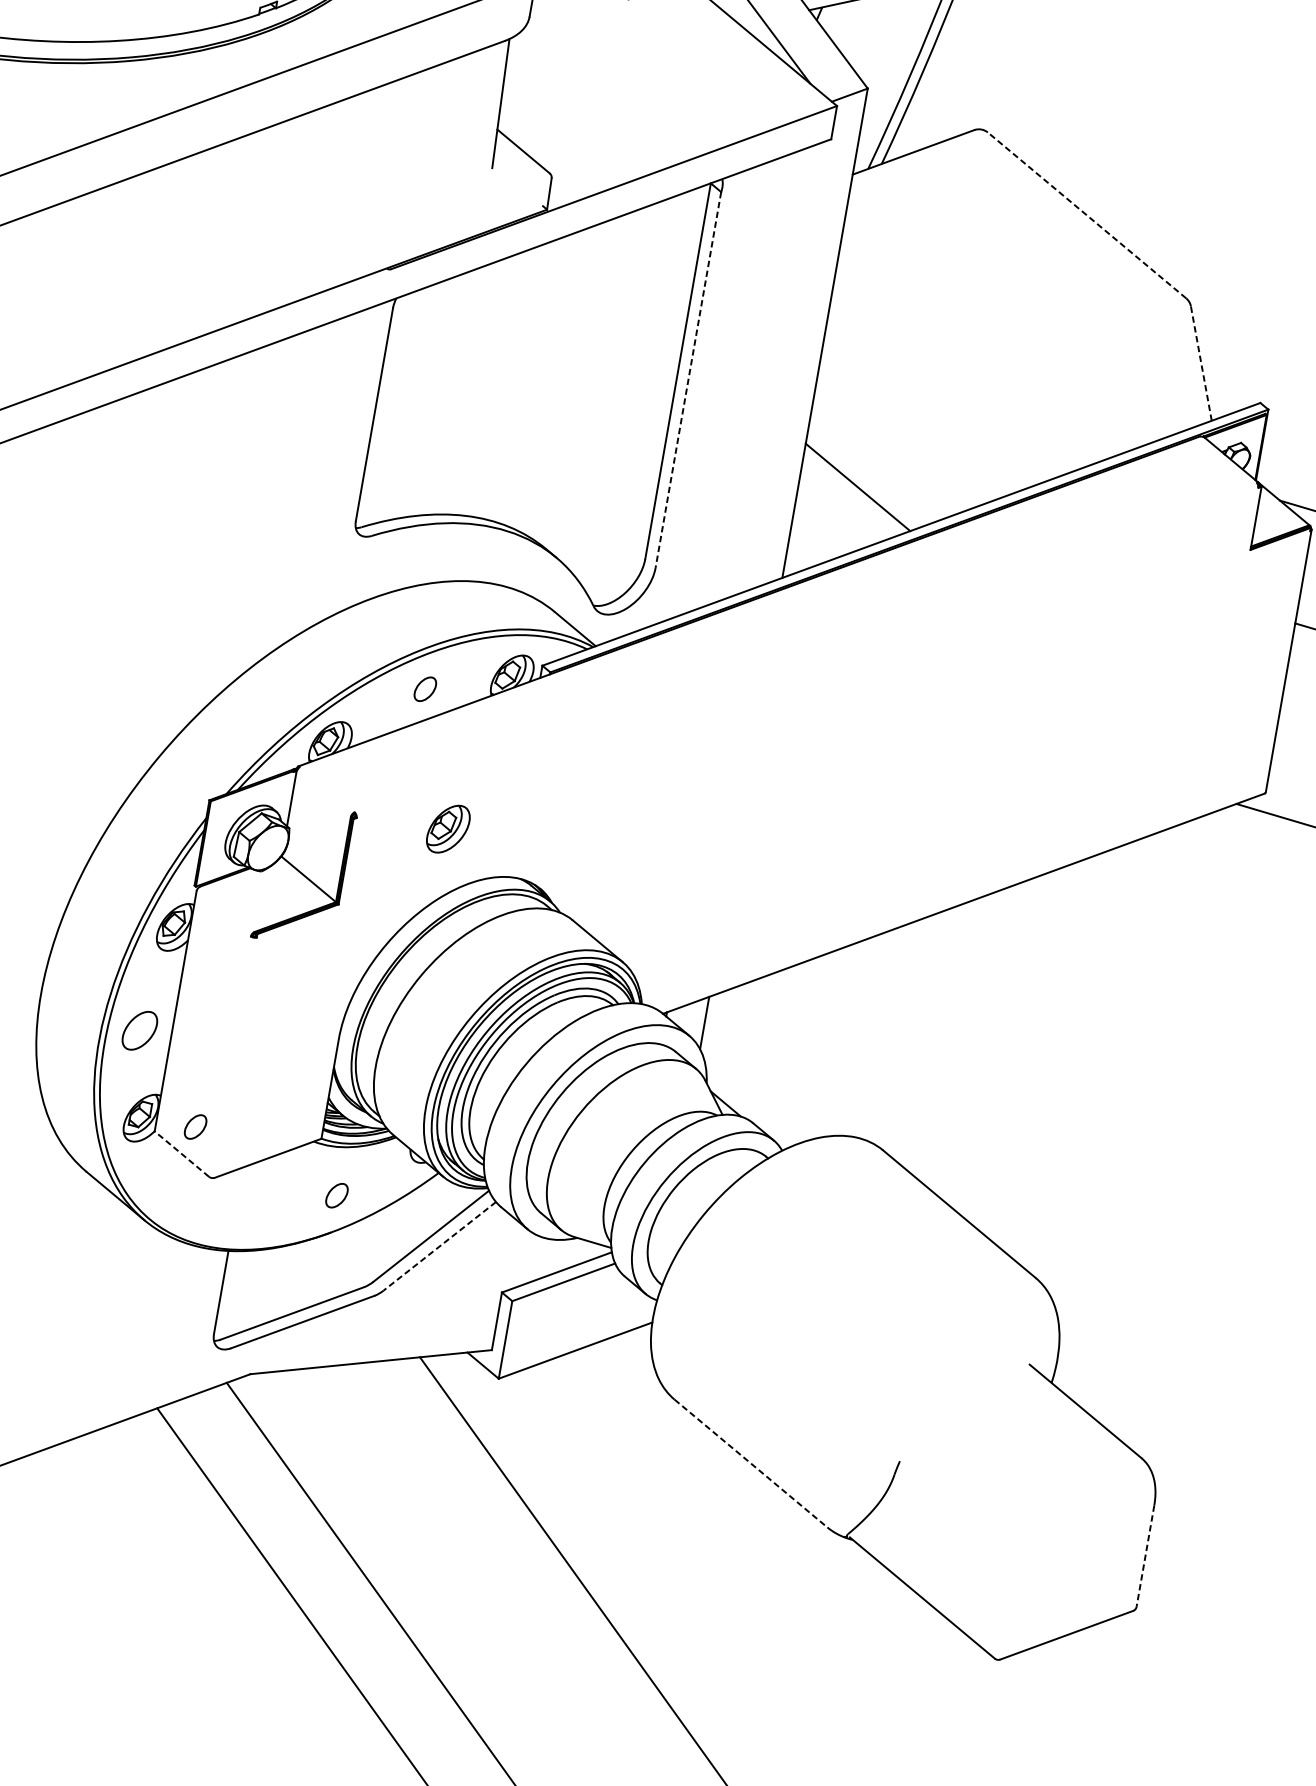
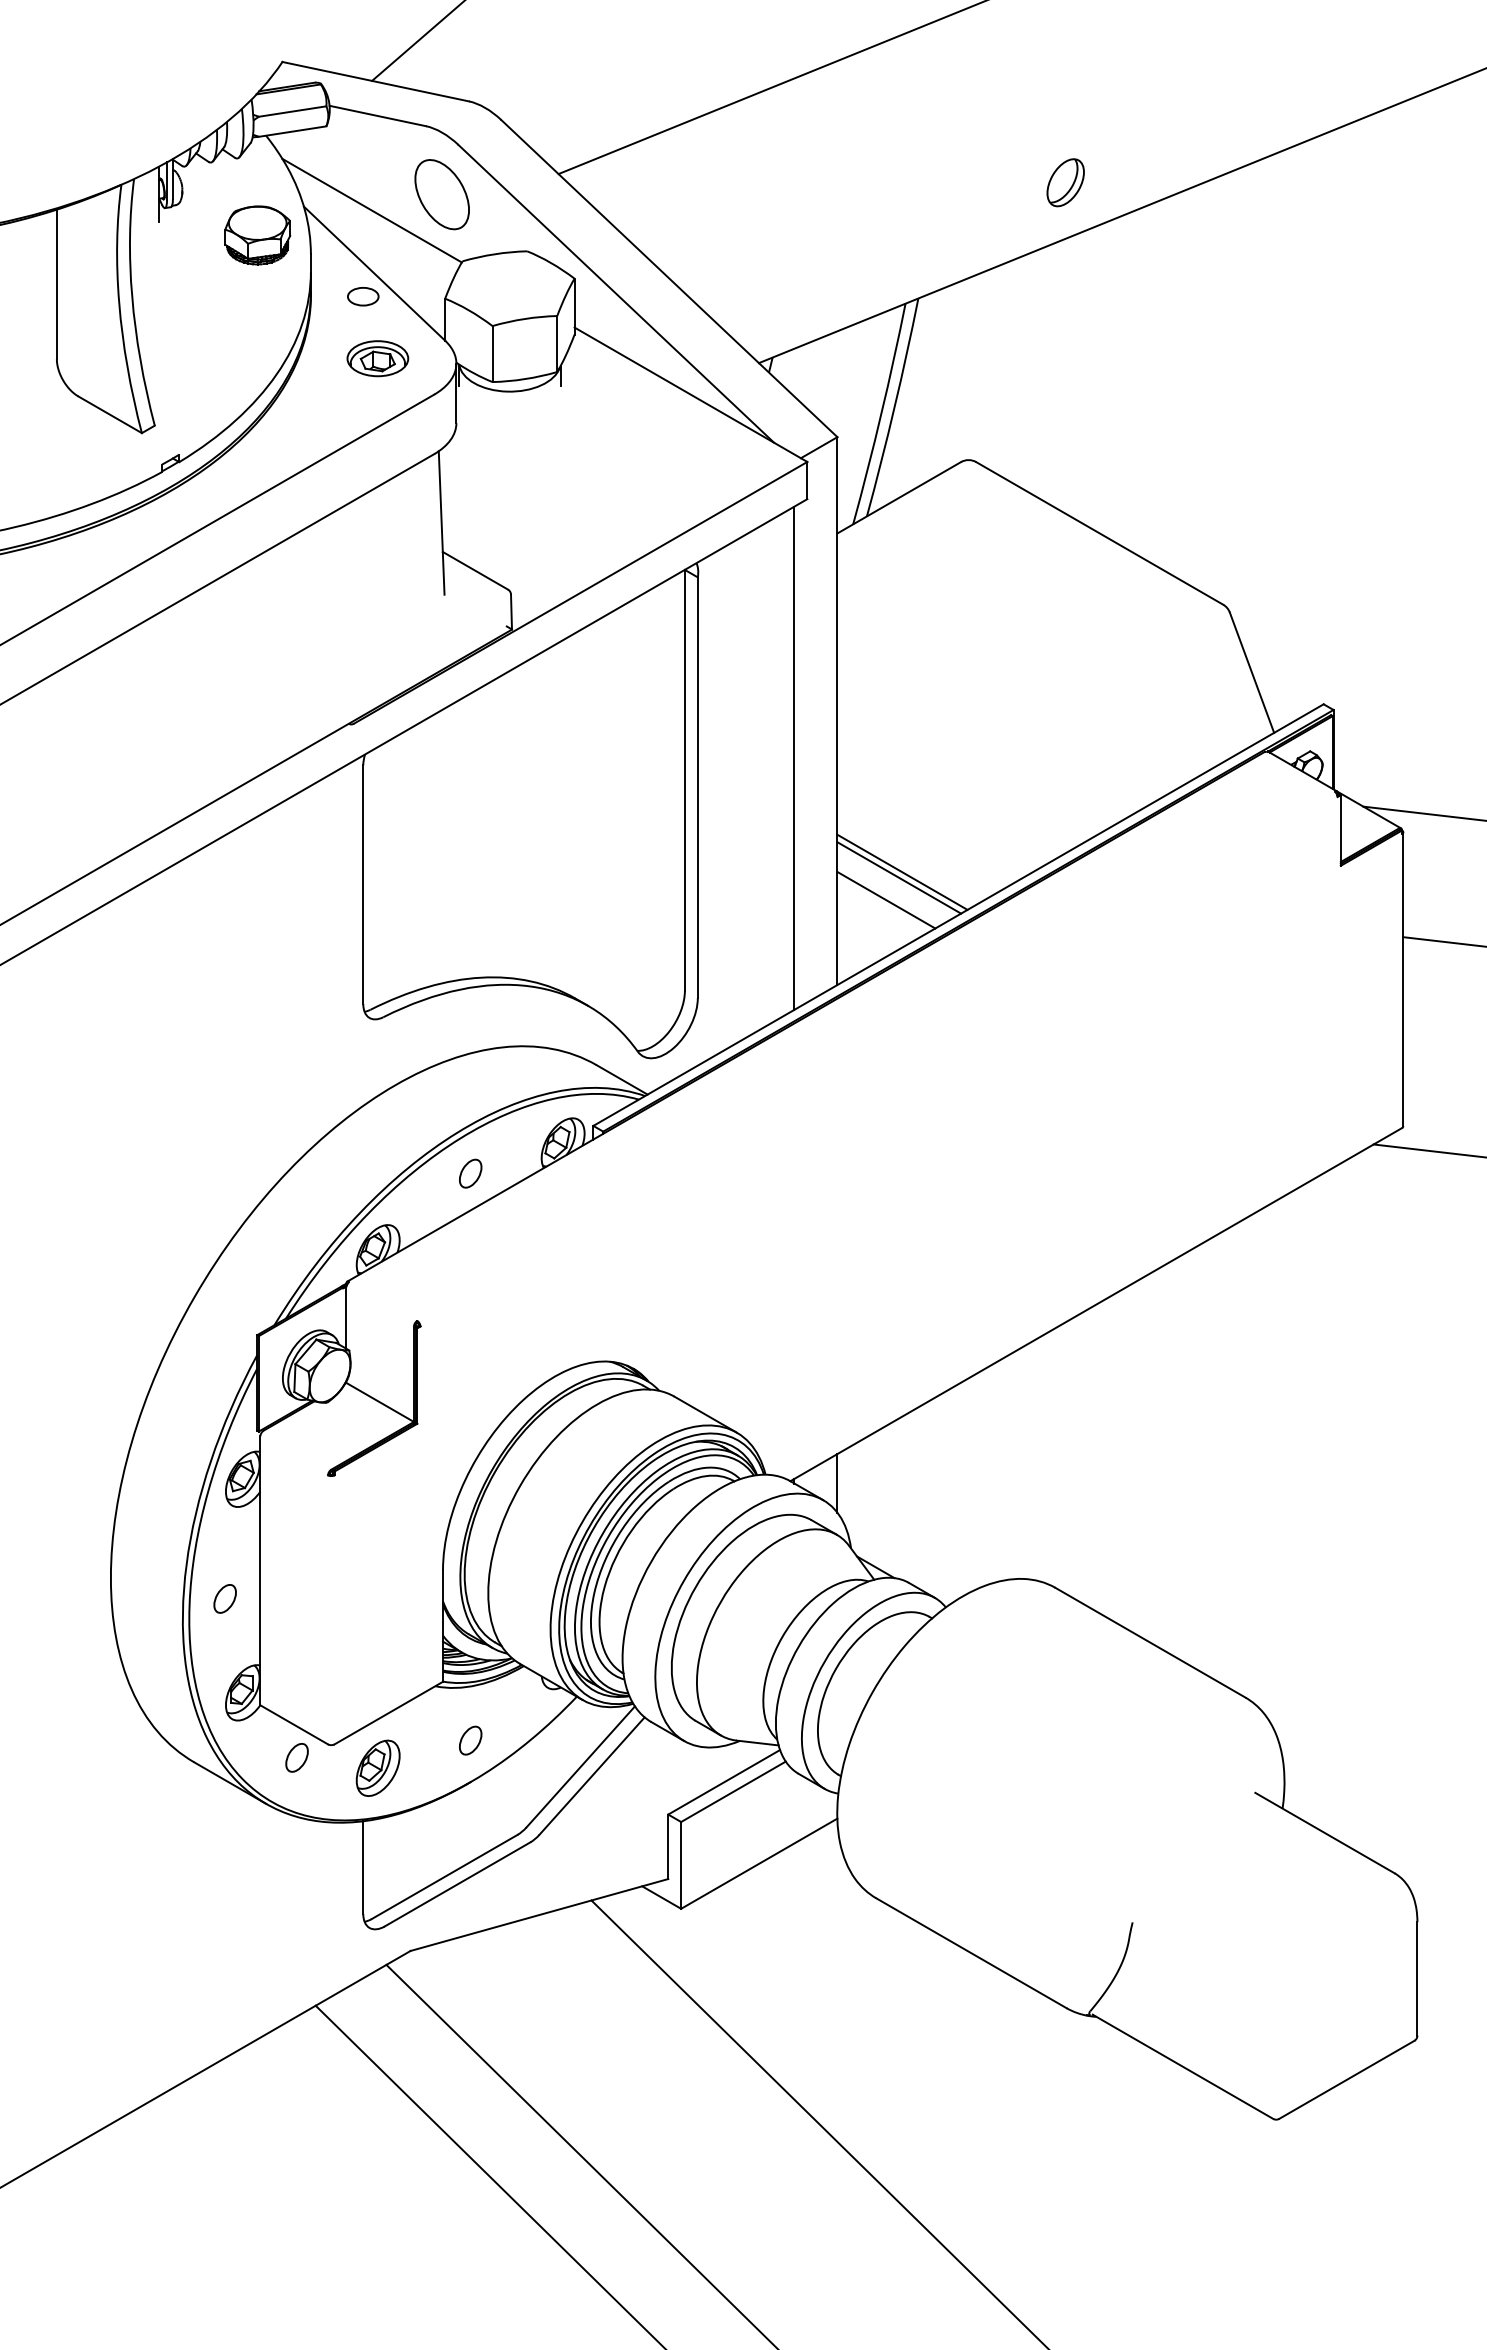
line: (1086, 215) -> (1099, 533), dashed -> solid
line: (1200, 363) -> (1251, 672), dashed -> solid
line: (779, 368) -> (794, 757), added
line: (688, 380) -> (697, 788), dashed -> solid
line: (854, 491) -> (899, 877), added
line: (839, 509) -> (886, 899), added
part: (447, 828) -> (377, 1767), moved
part: (139, 1030) -> (224, 1598), size x0.62
part: (195, 1126) -> (296, 1757), moved
line: (181, 1153) -> (293, 1724), dashed -> solid
line: (440, 1246) -> (592, 1776), dashed -> solid
line: (751, 1463) -> (971, 1953), dashed -> solid
line: (1145, 1555) -> (1417, 1978), dashed -> solid

